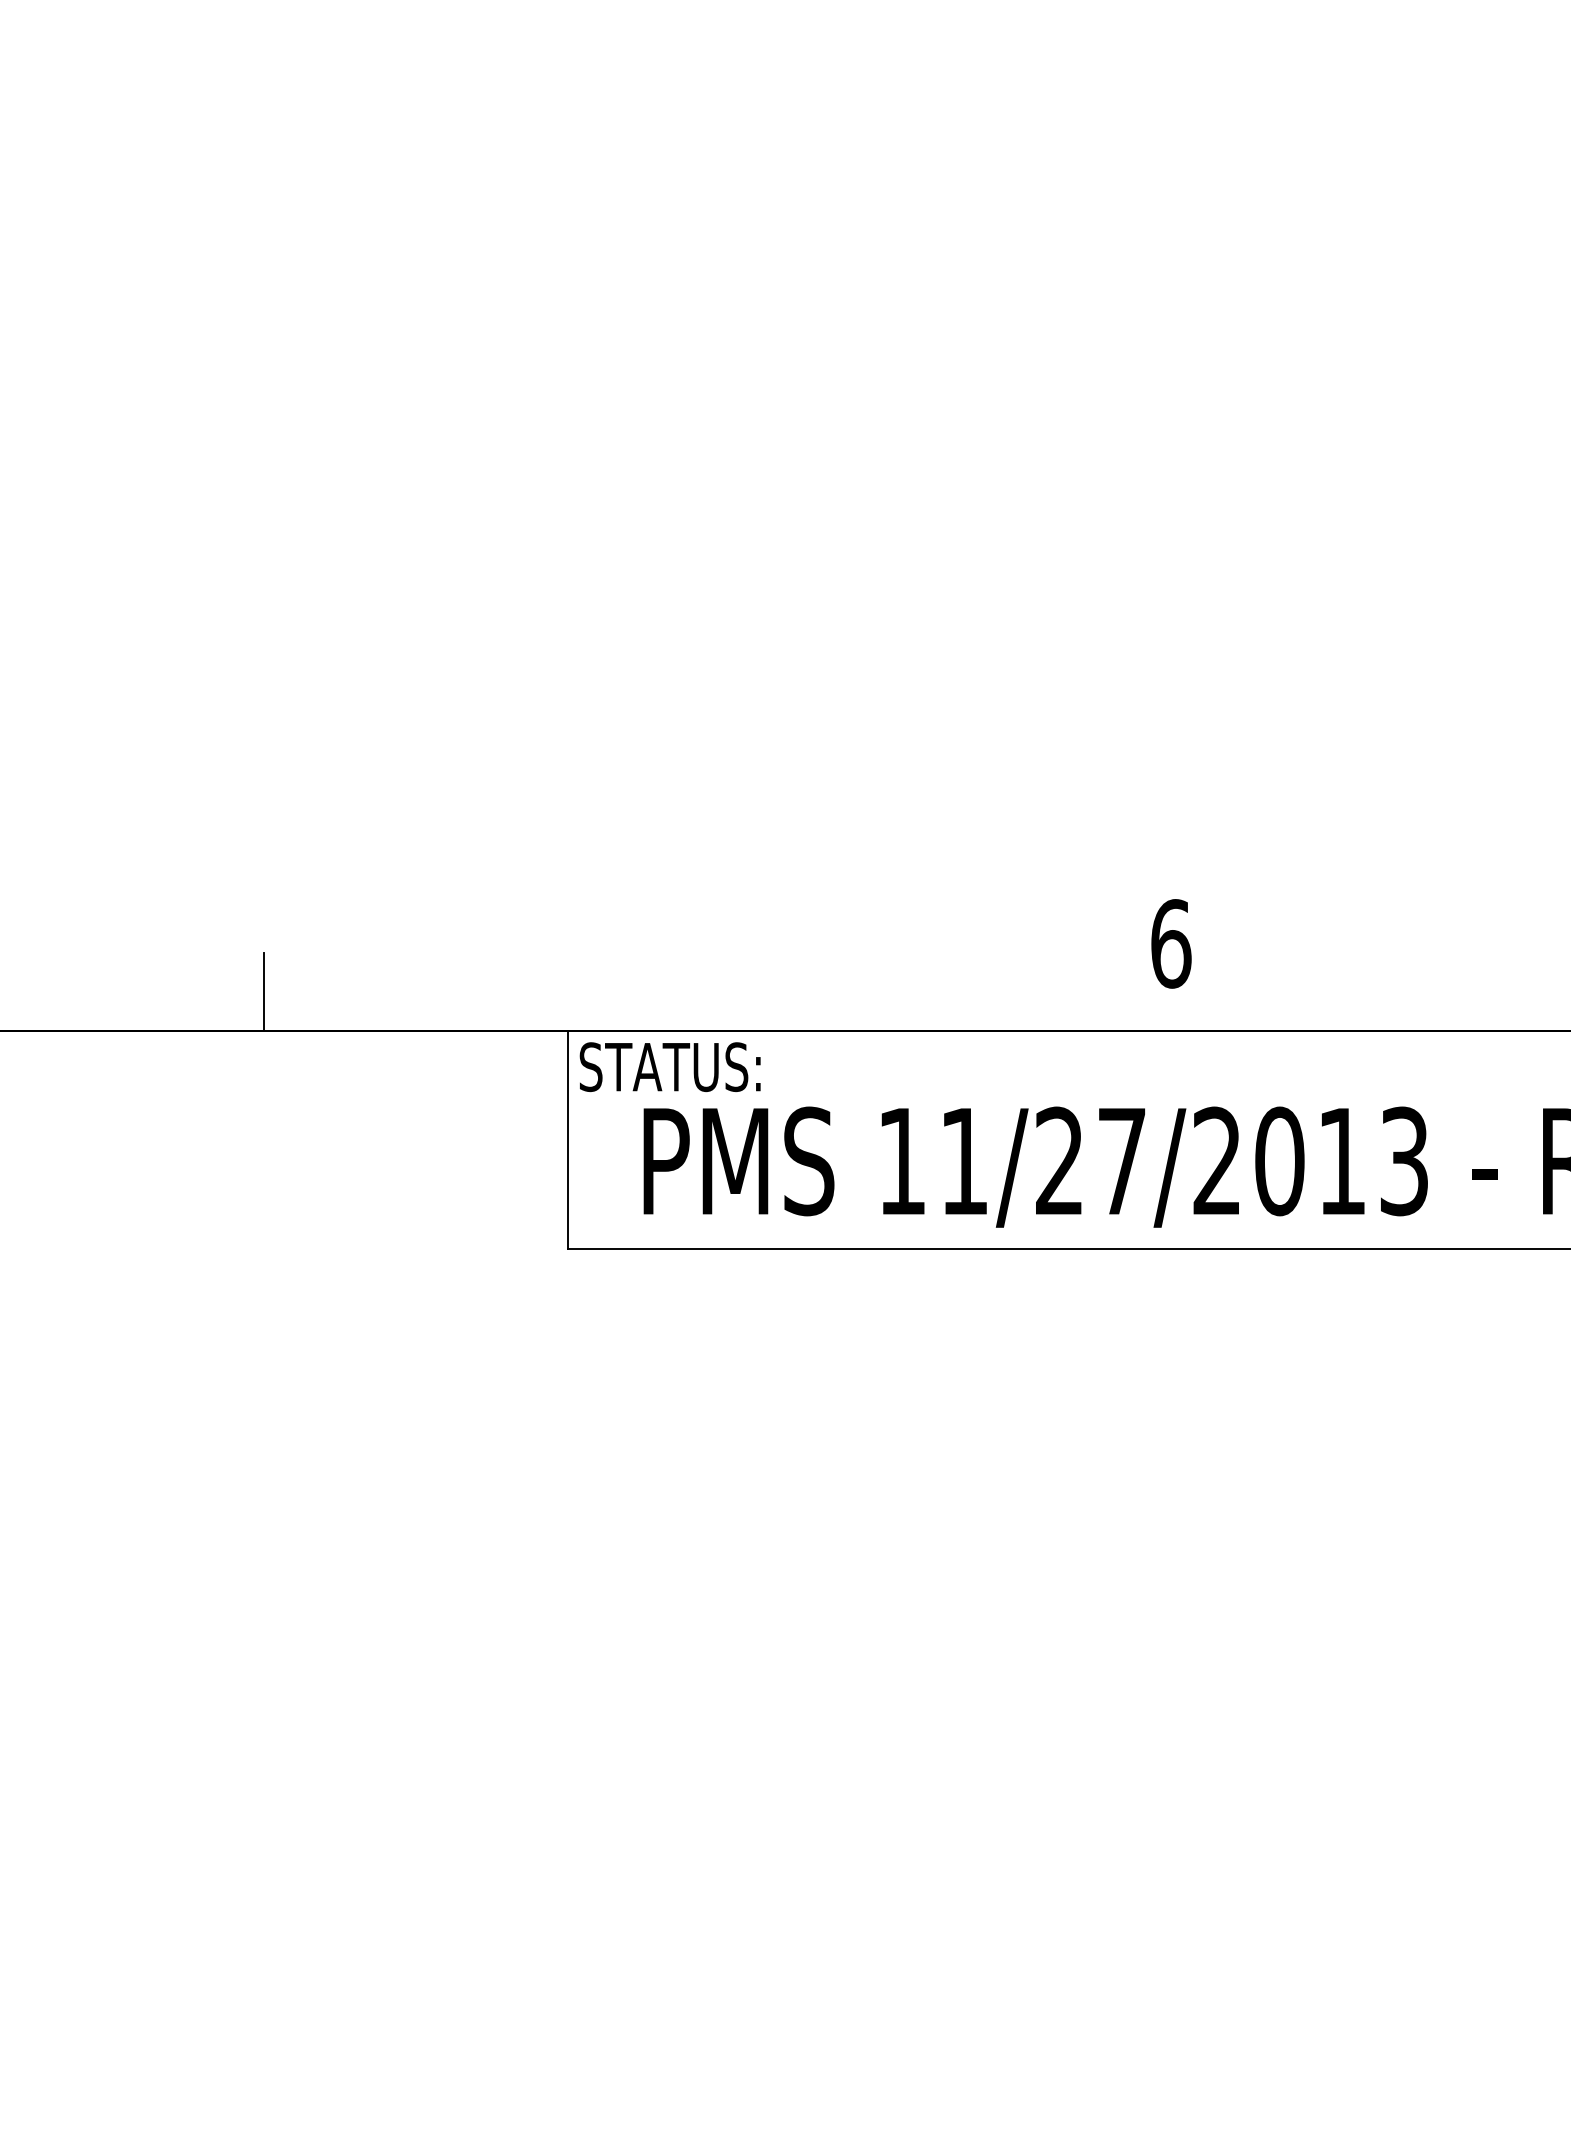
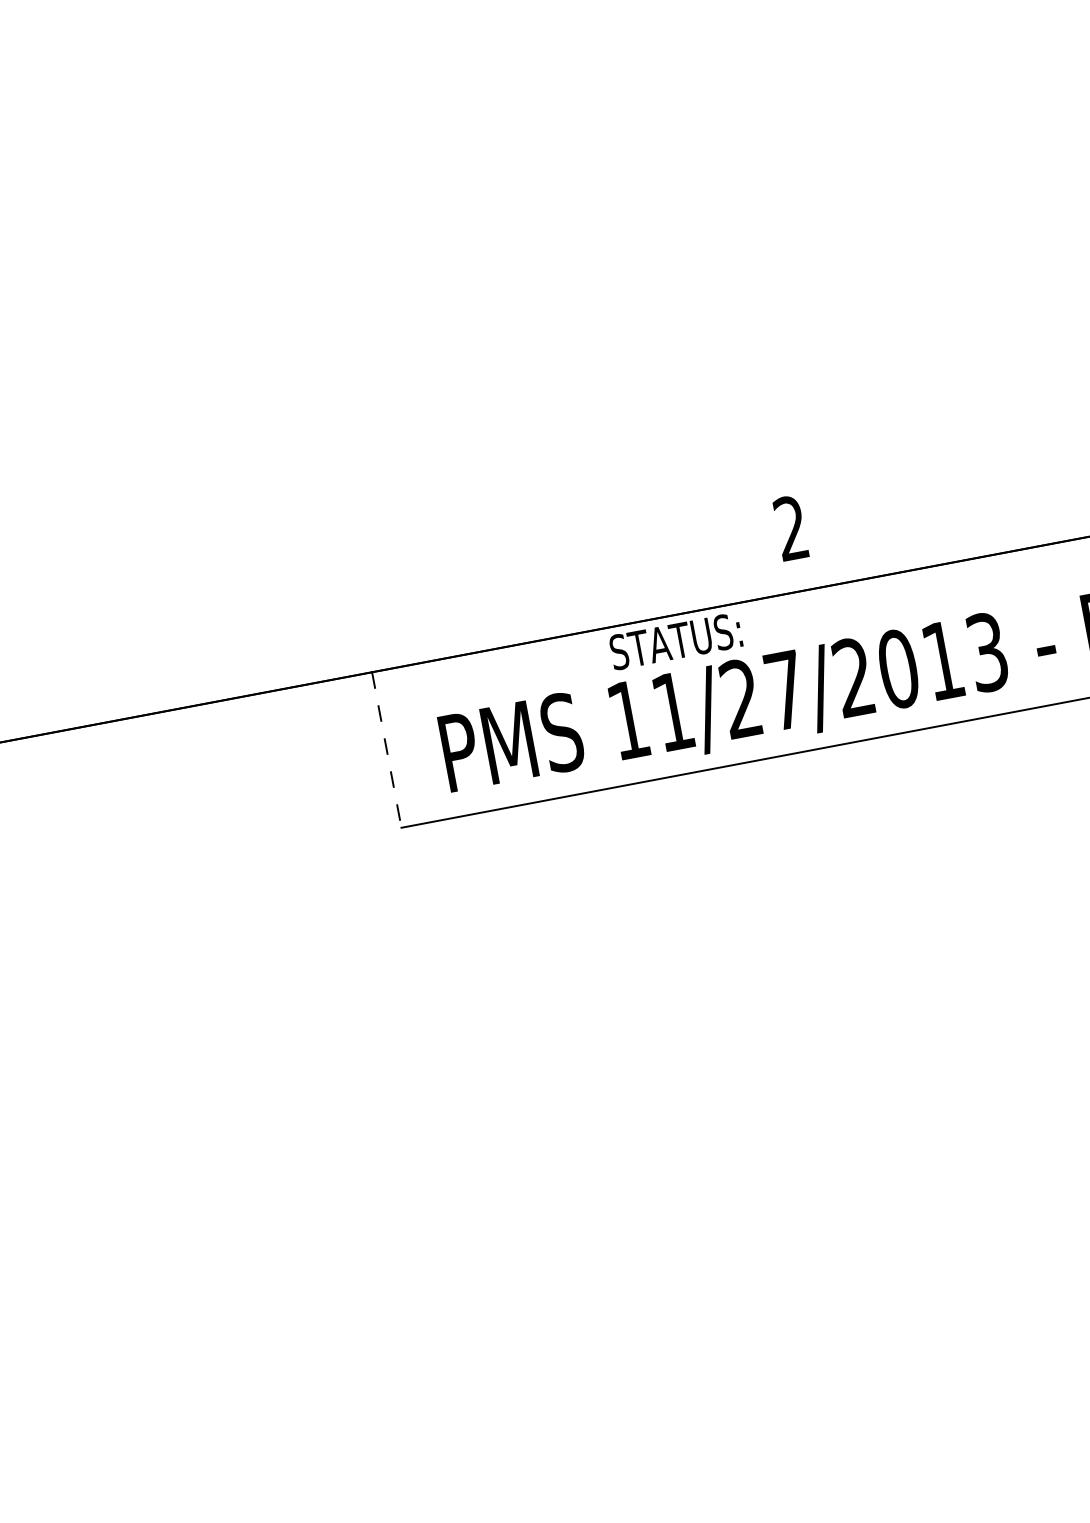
text: (1171, 943) -> (791, 527), 6 -> 2
line: (263, 992) -> (149, 685), removed
text: (669, 1067) -> (675, 641), moved
line: (567, 1140) -> (386, 750), solid -> dashed

